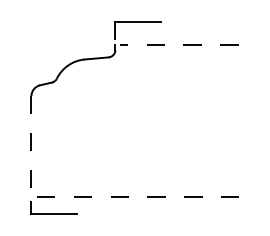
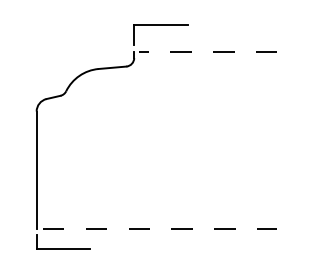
line: (31, 146) -> (36, 170), dashed -> solid

